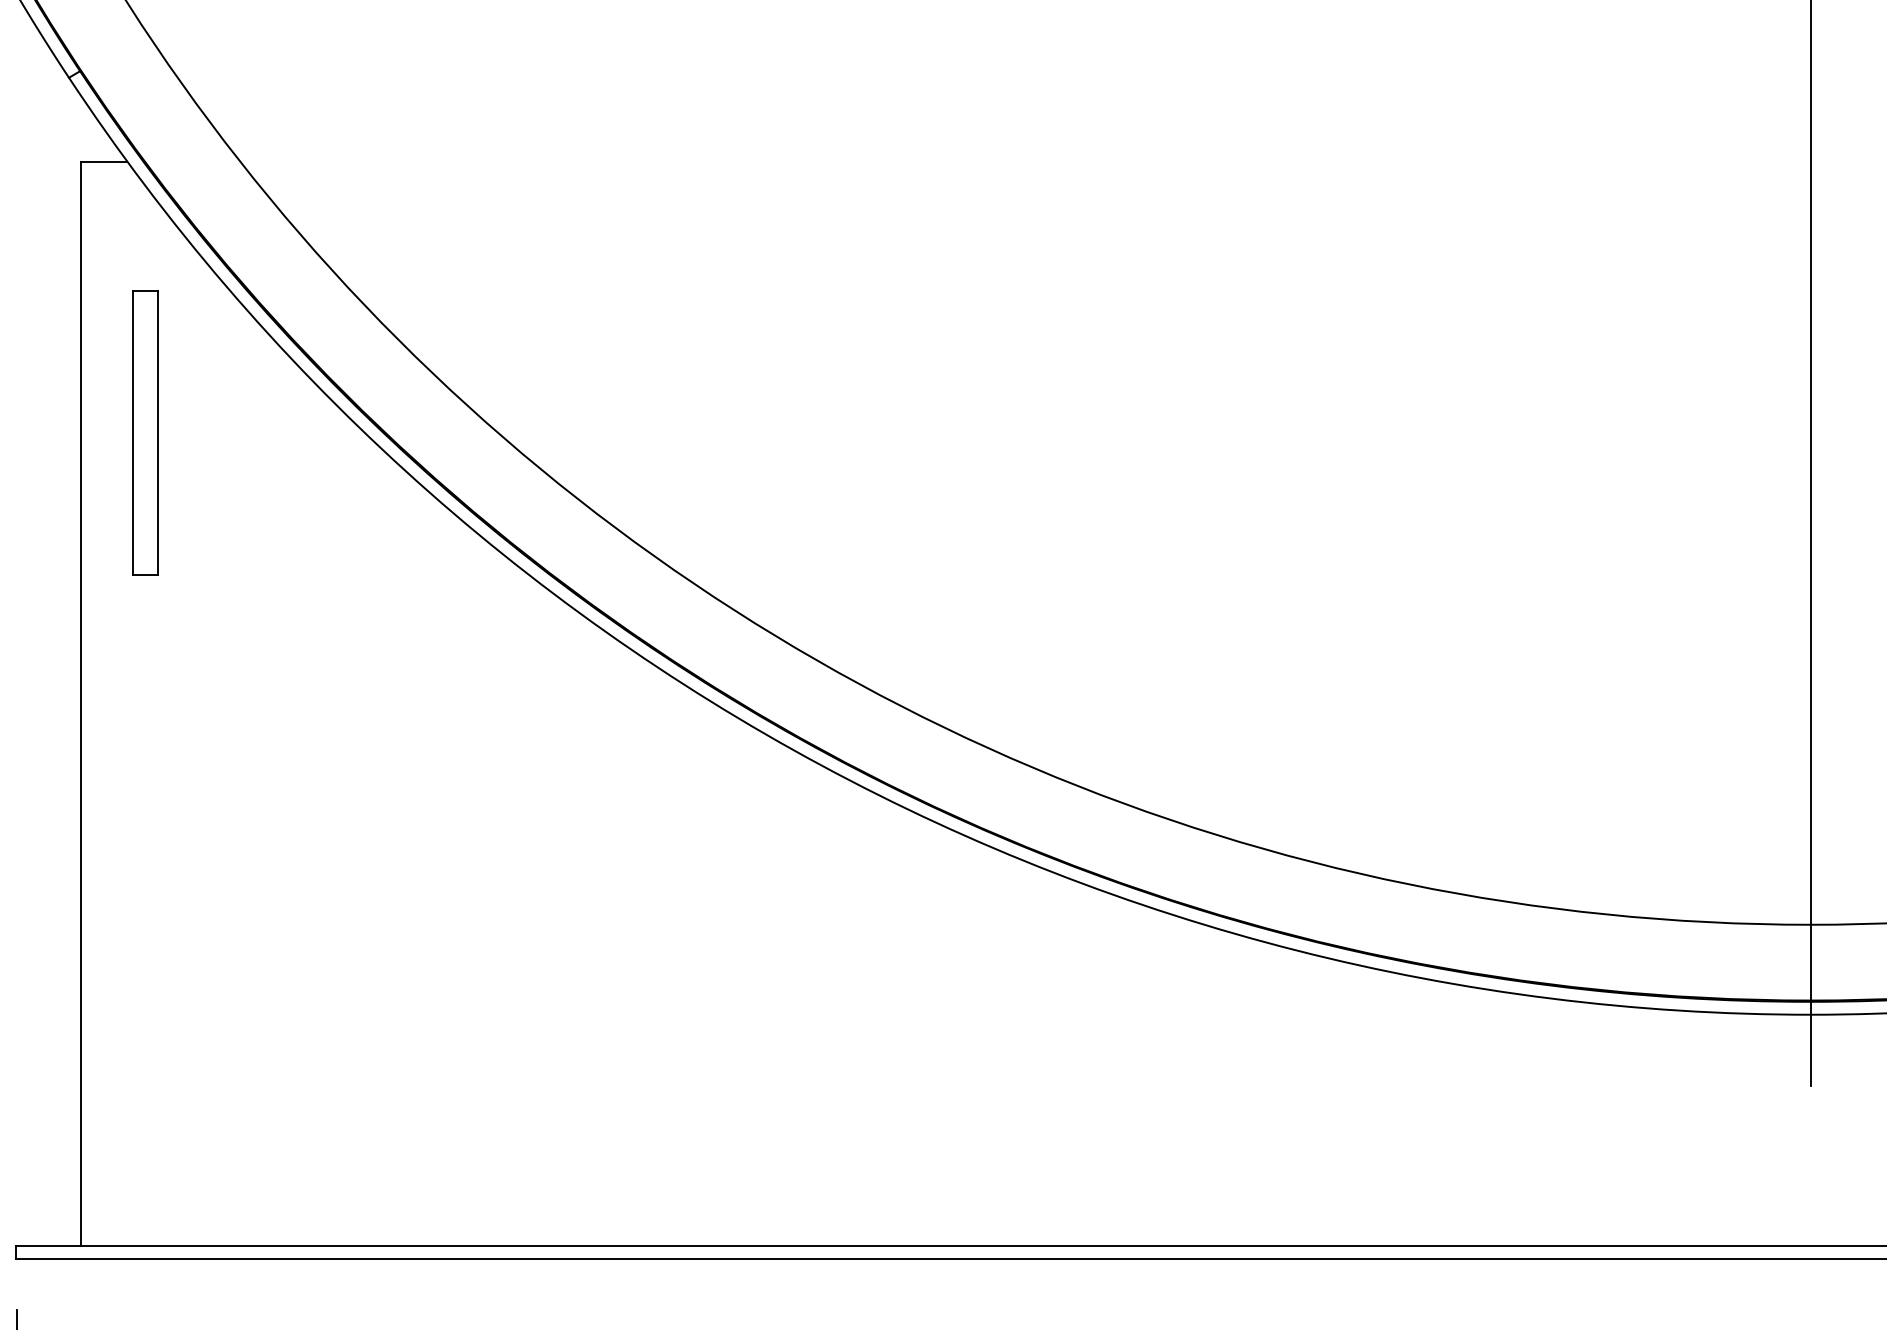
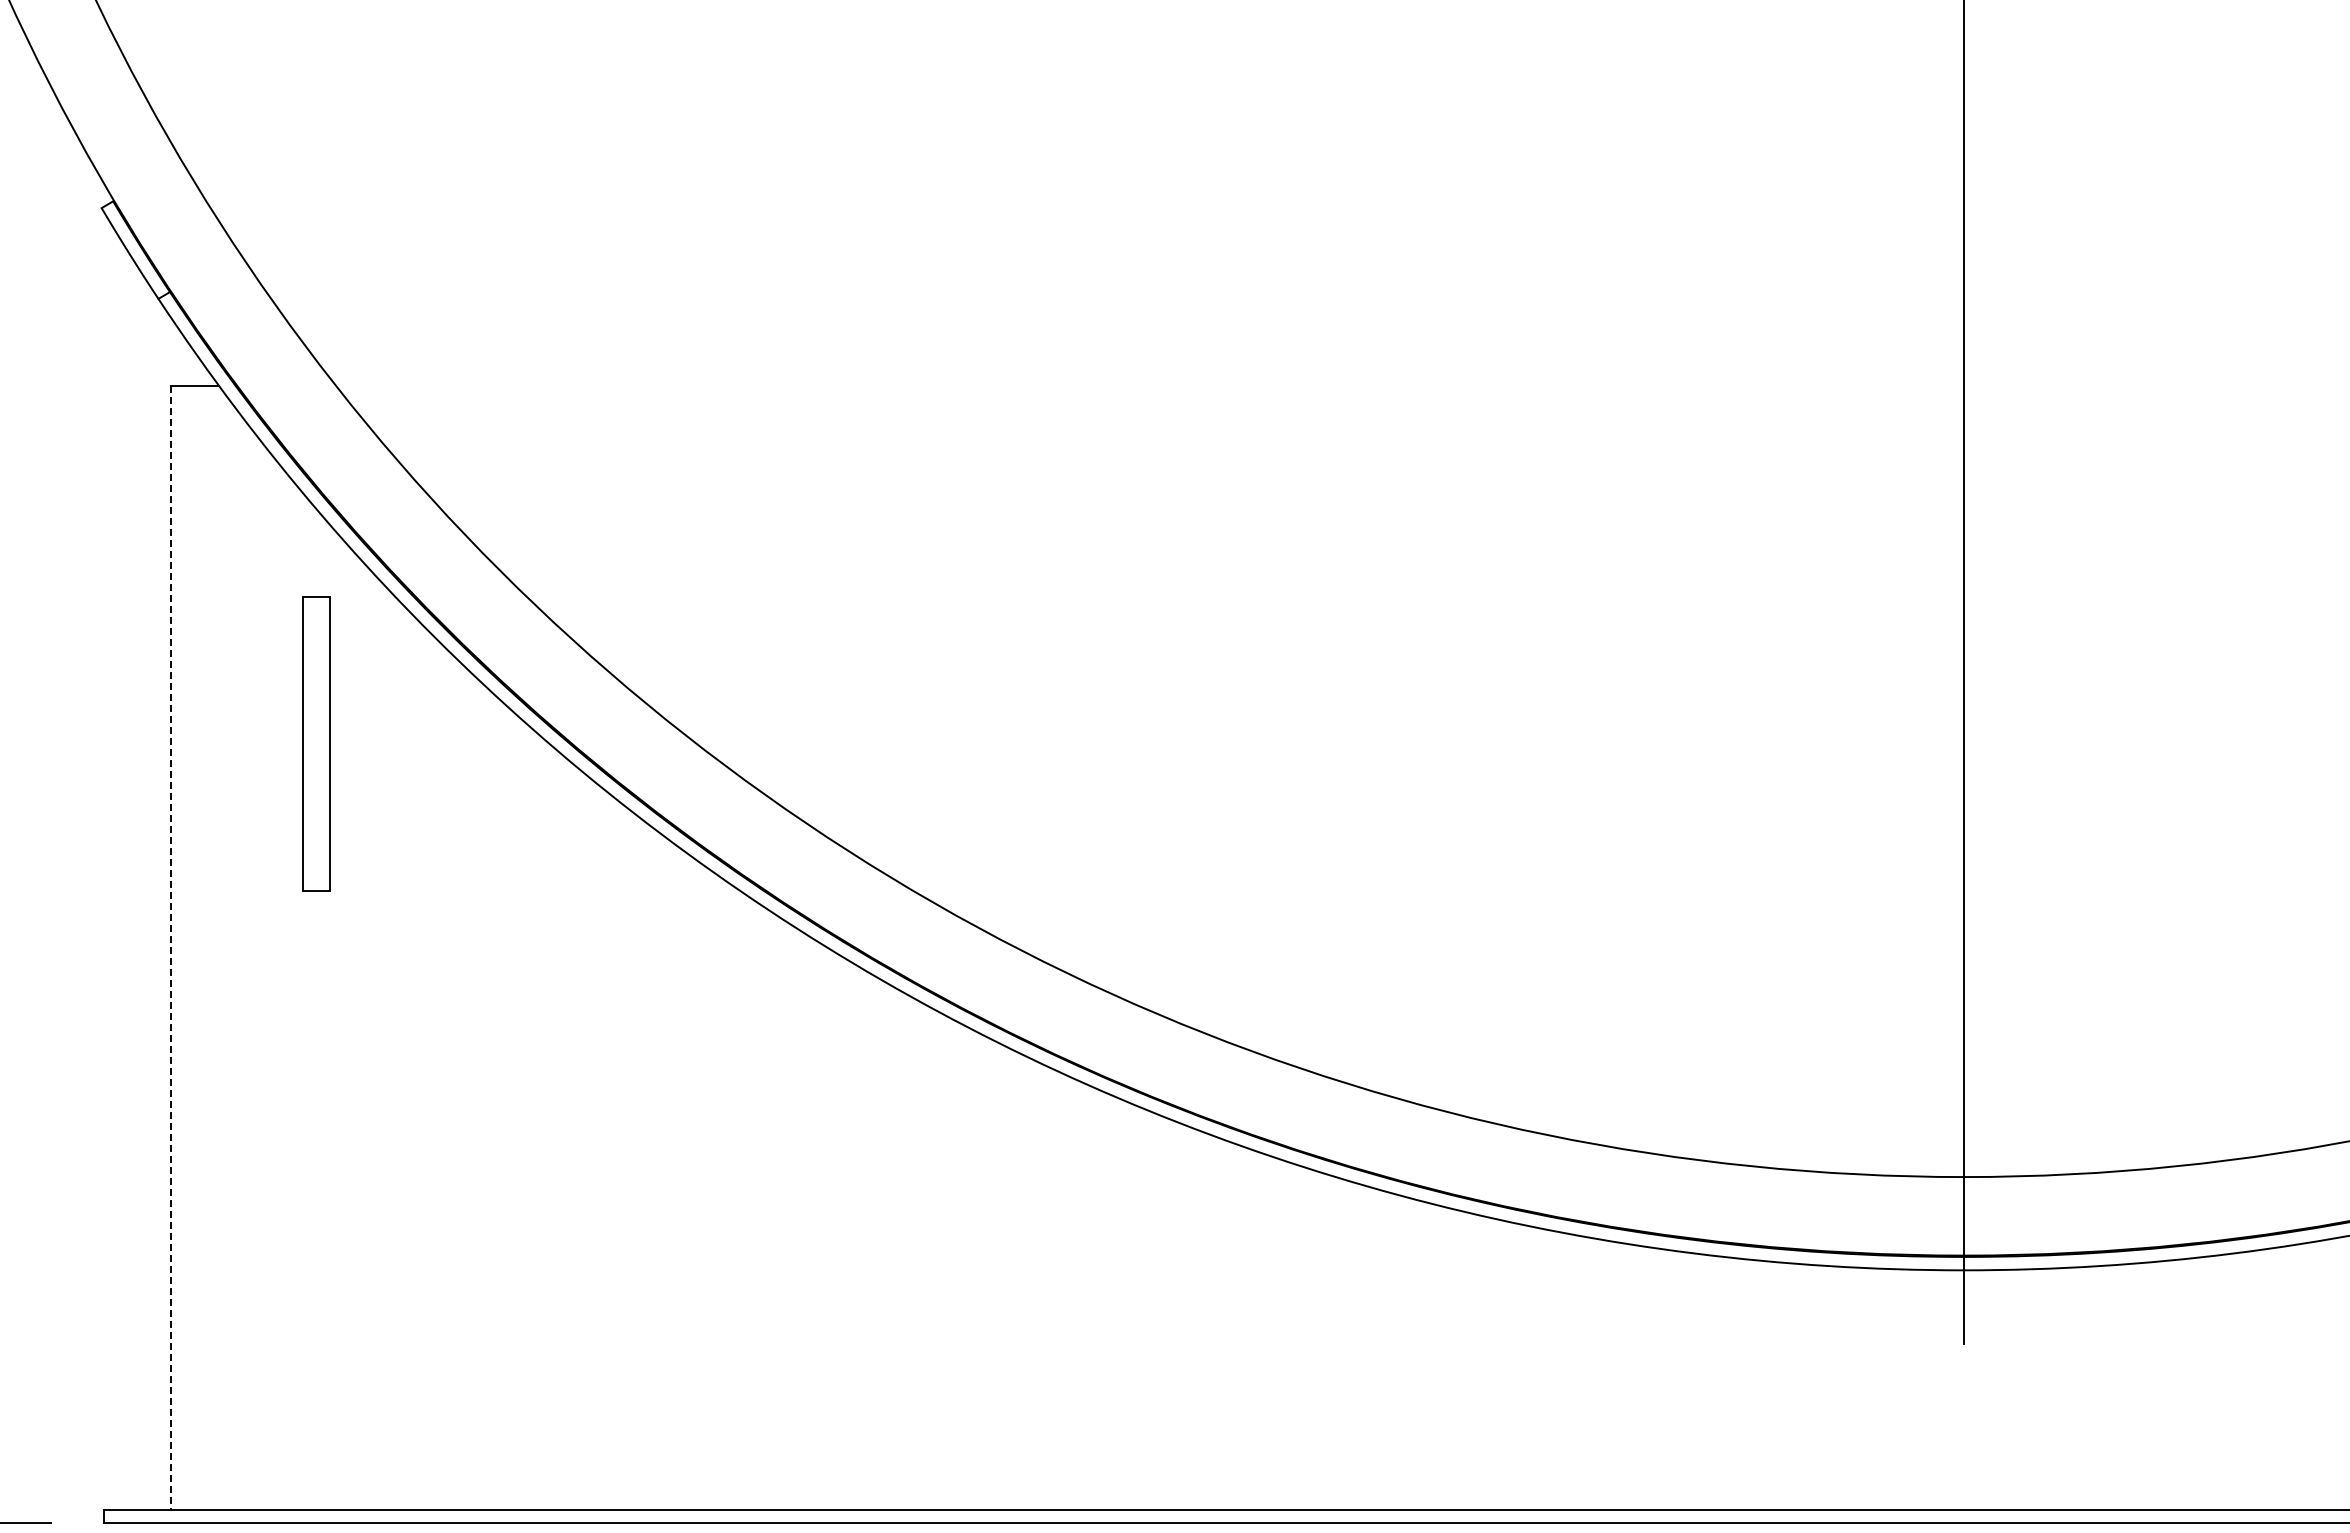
part: (145, 432) -> (316, 743), moved
line: (80, 704) -> (170, 948), solid -> dashed

